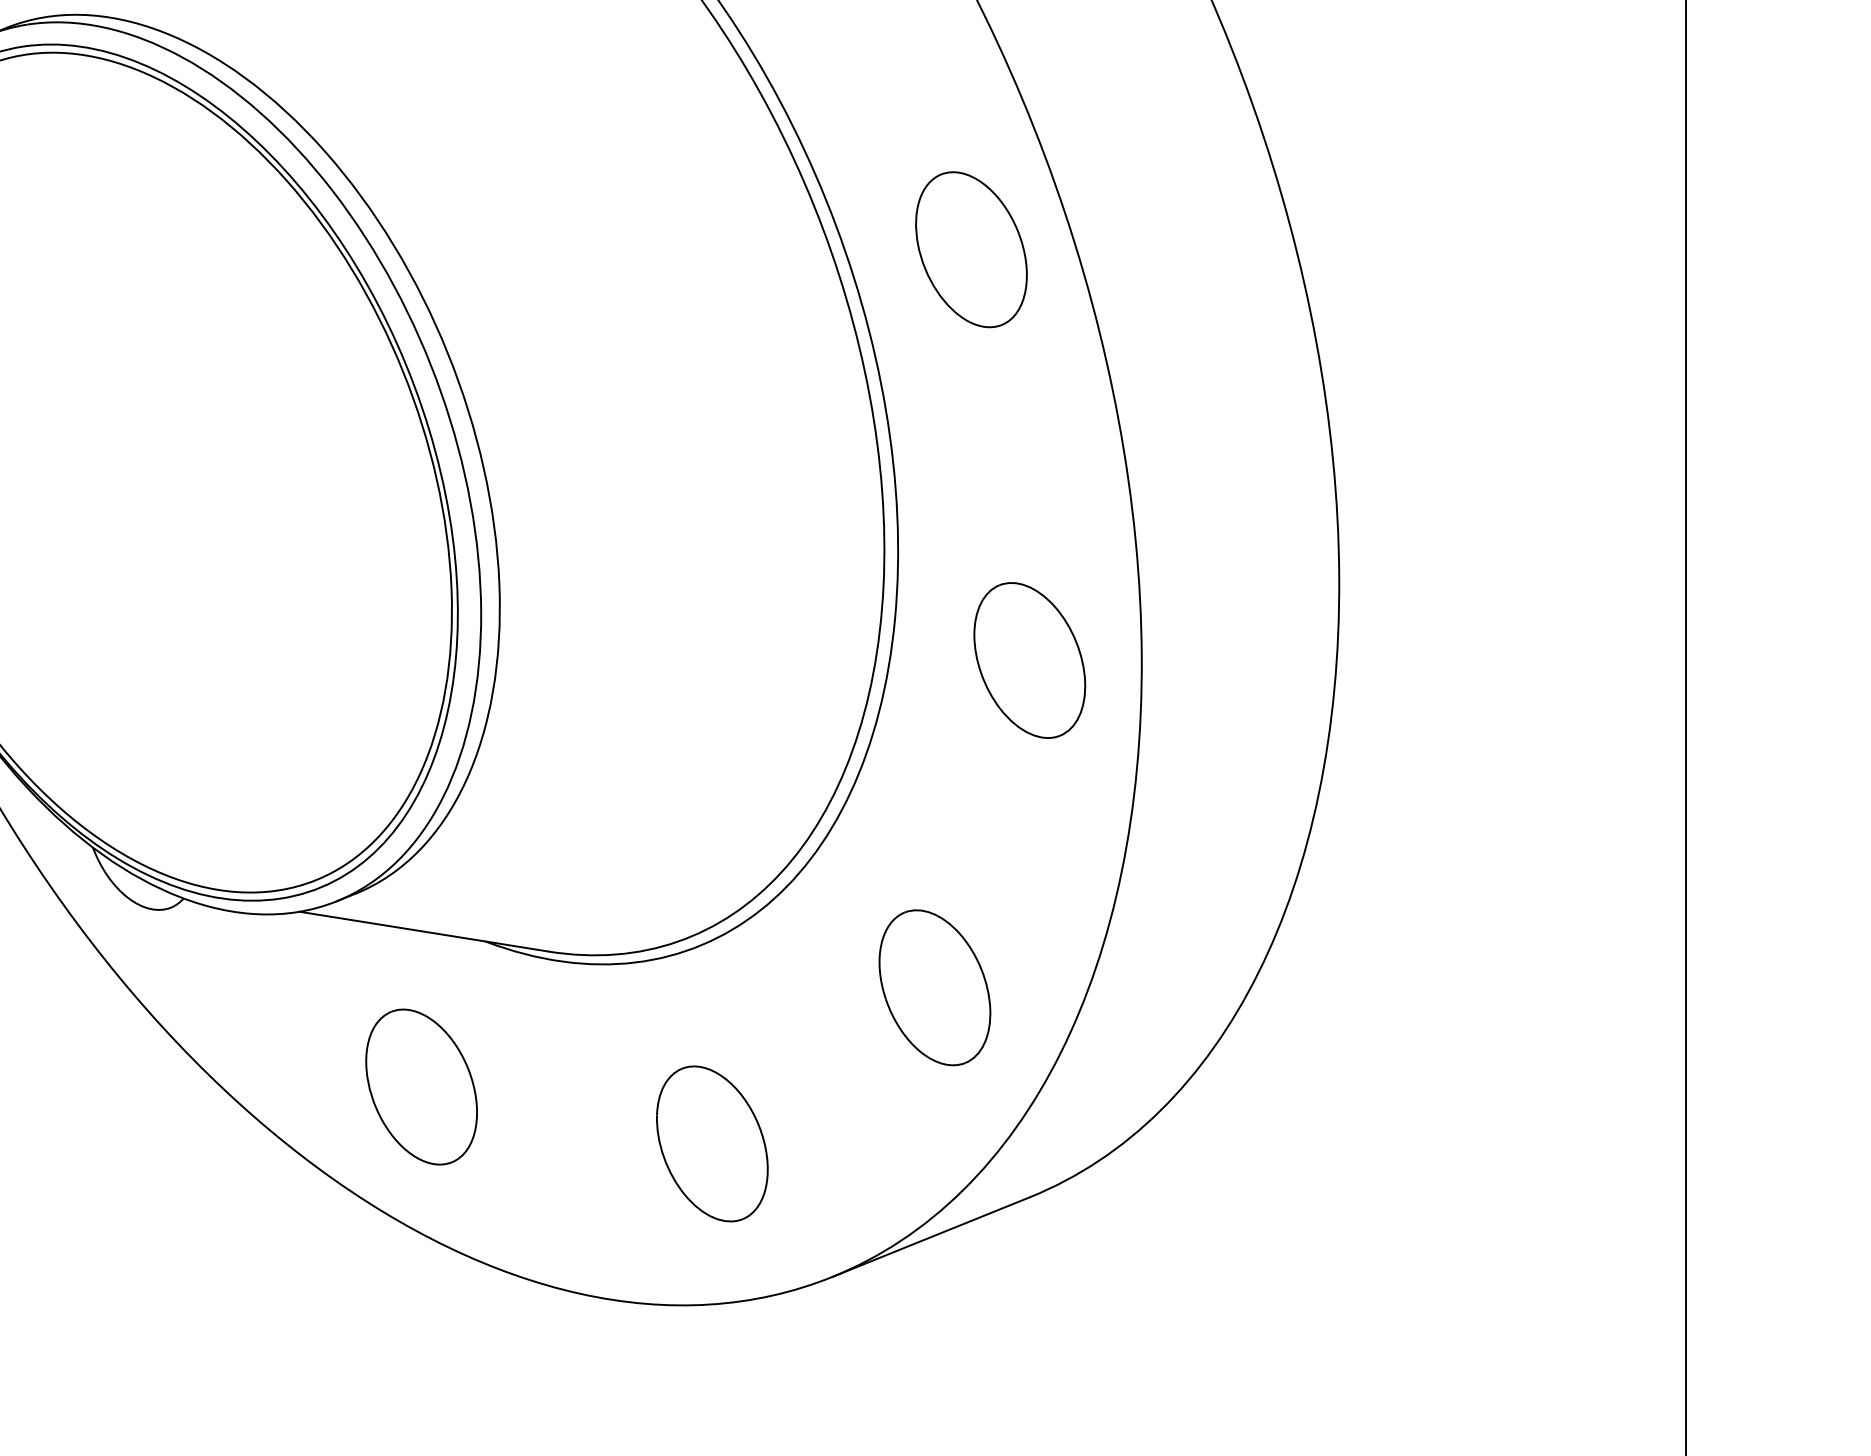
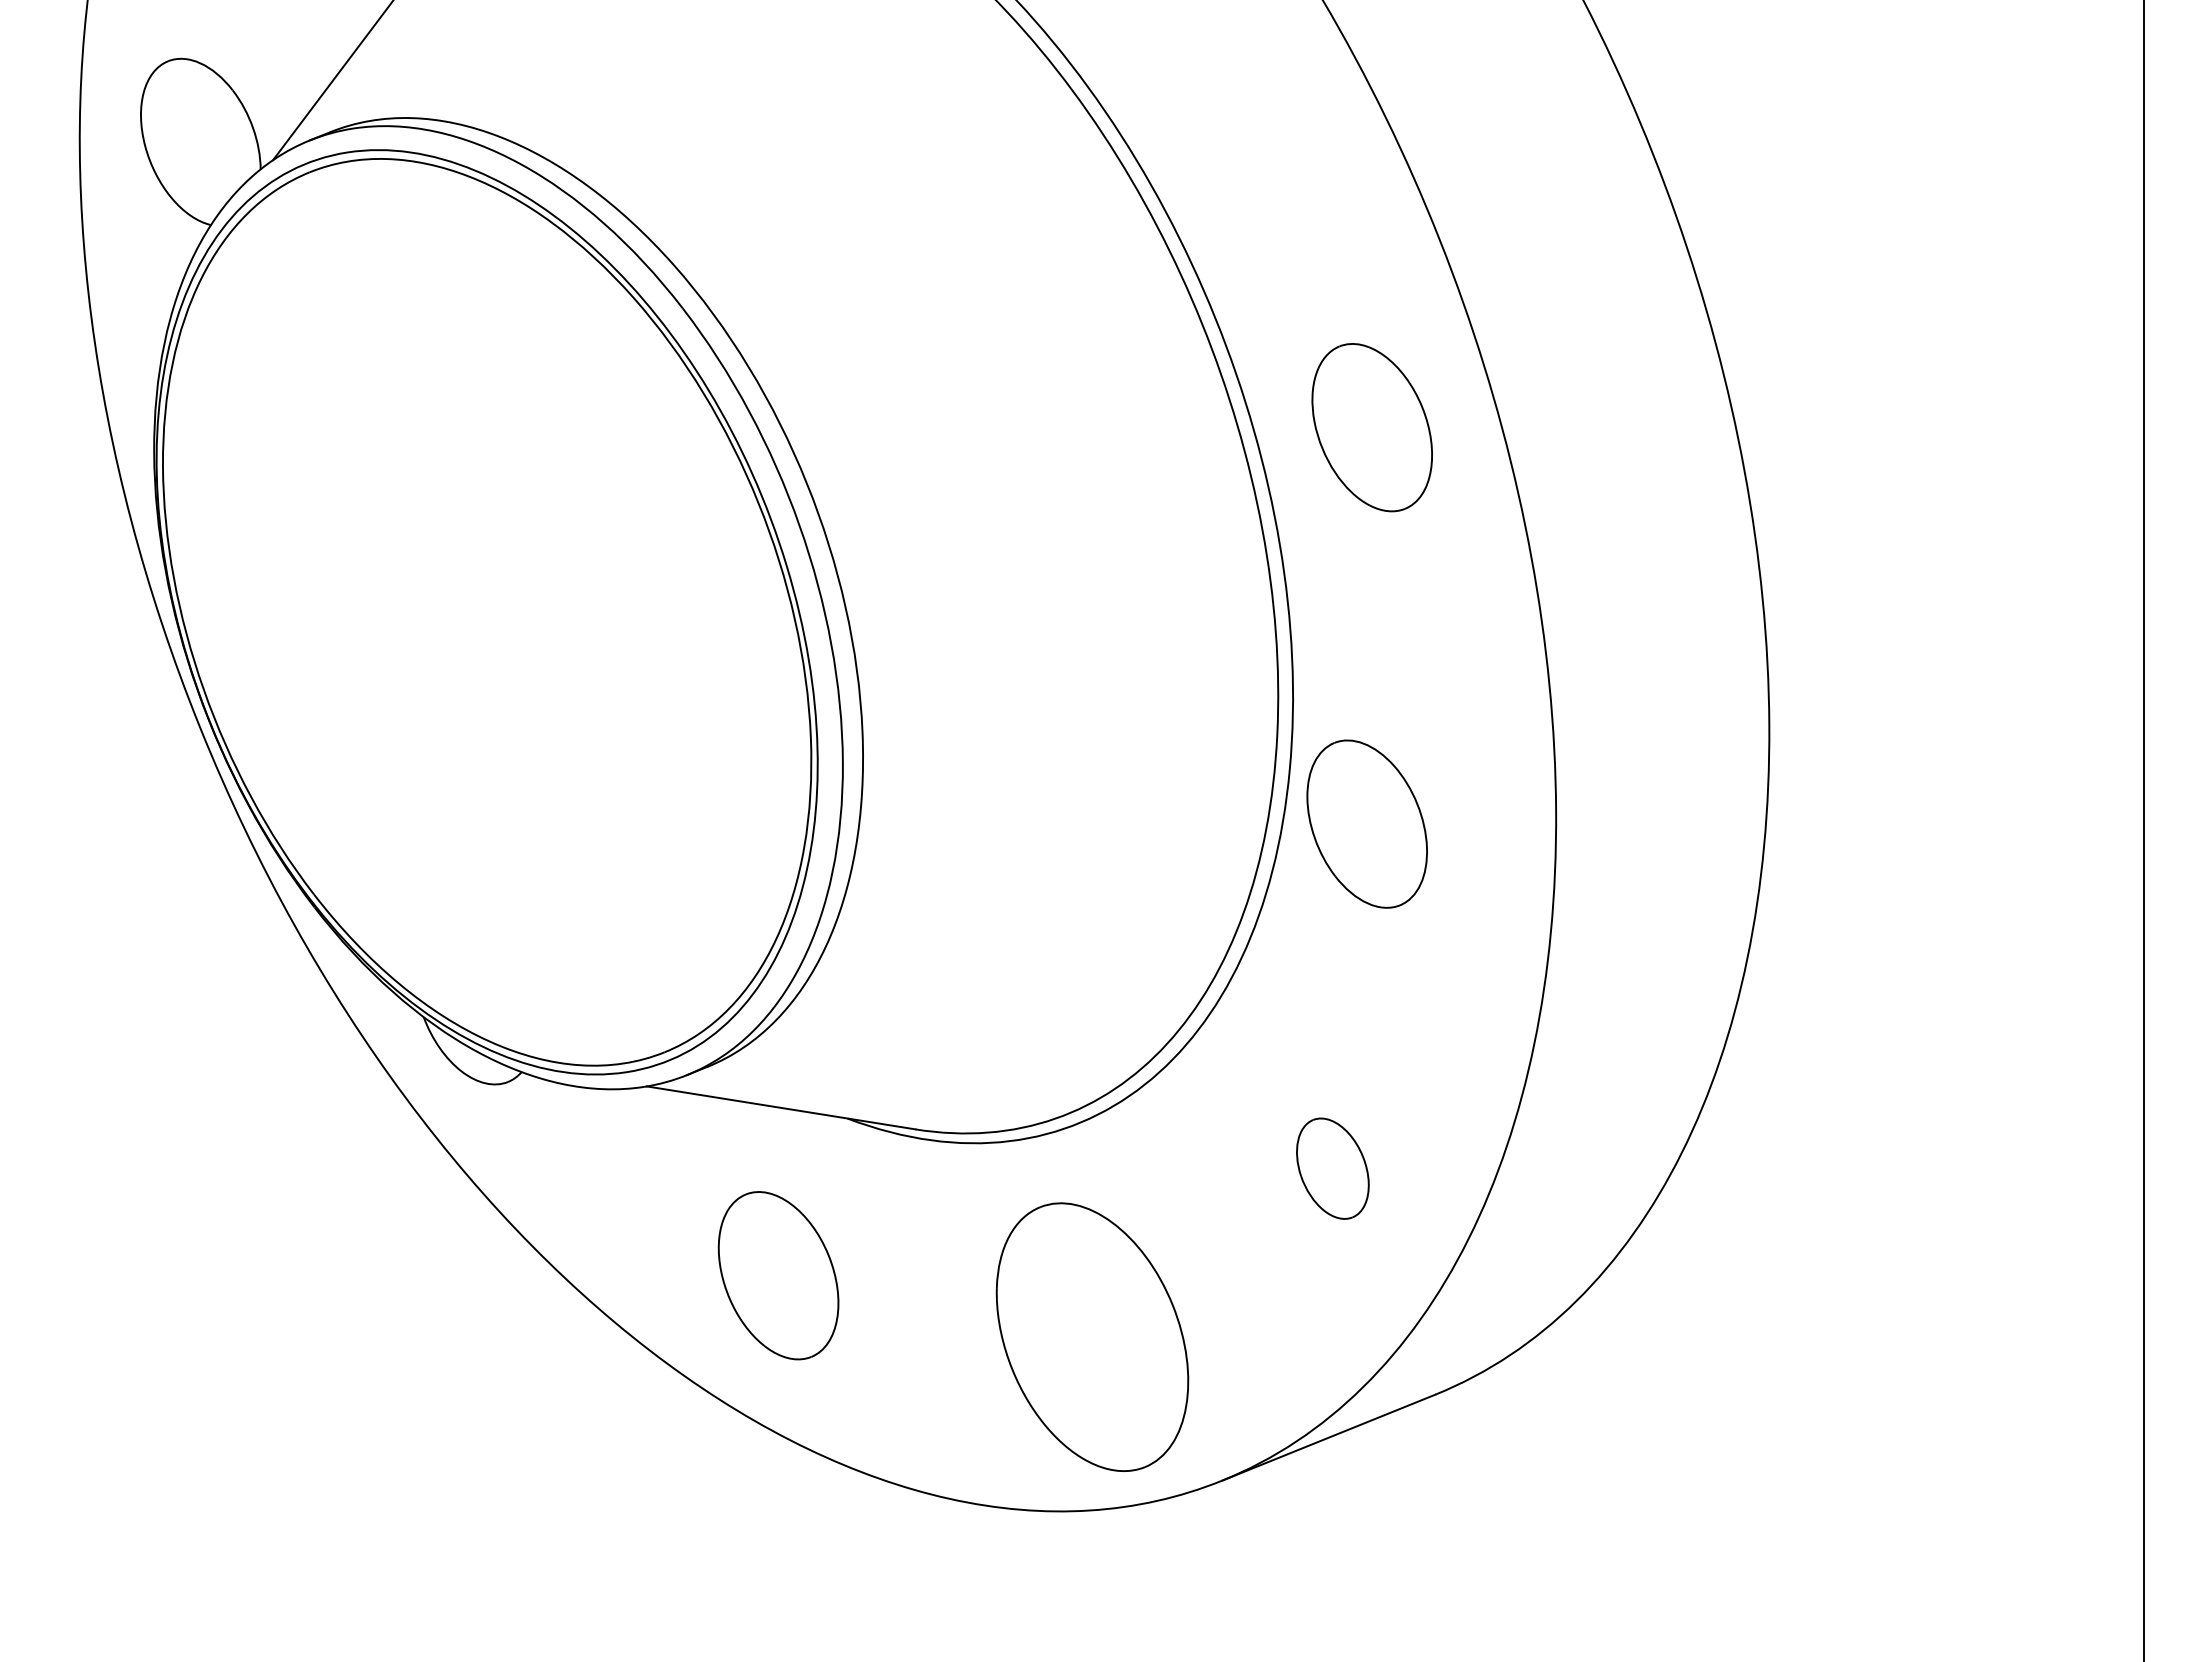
part: (970, 249) -> (1371, 427), moved
part: (1029, 659) -> (1366, 823), moved
part: (934, 987) -> (1332, 1168), size x0.6
part: (712, 1143) -> (1092, 1336), size x1.6

